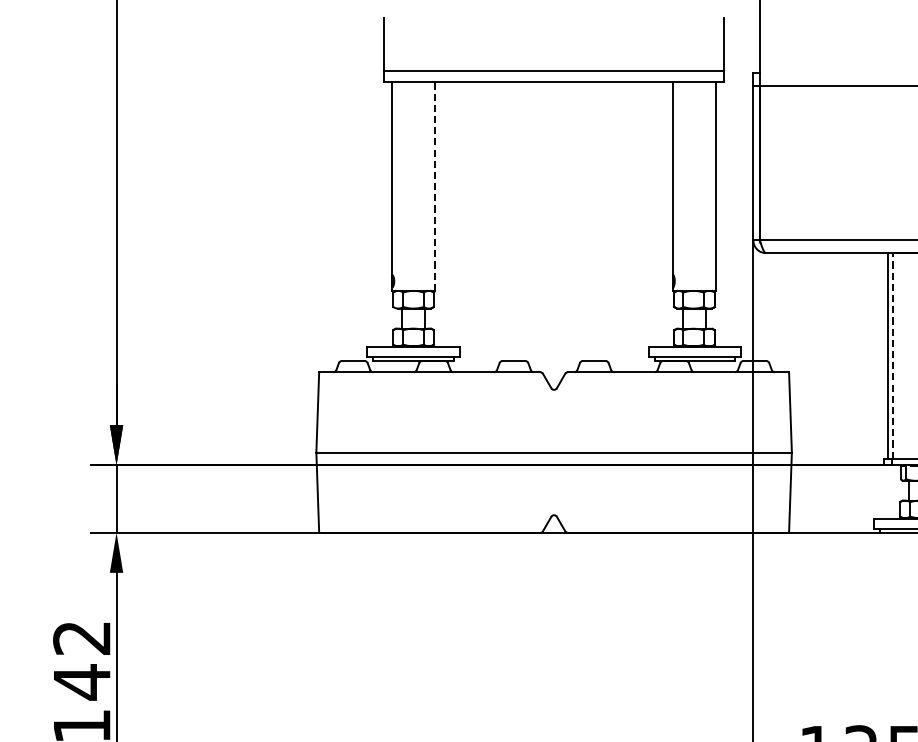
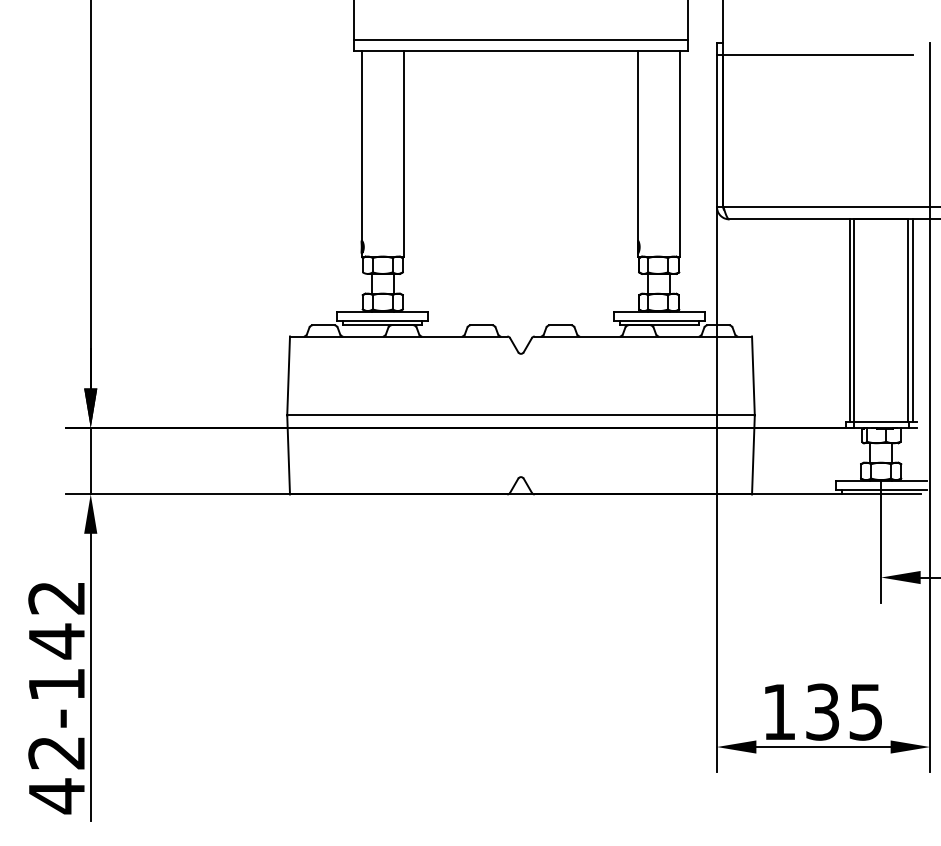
line: (435, 186) -> (404, 153), dashed -> solid
line: (893, 355) -> (854, 320), dashed -> solid

